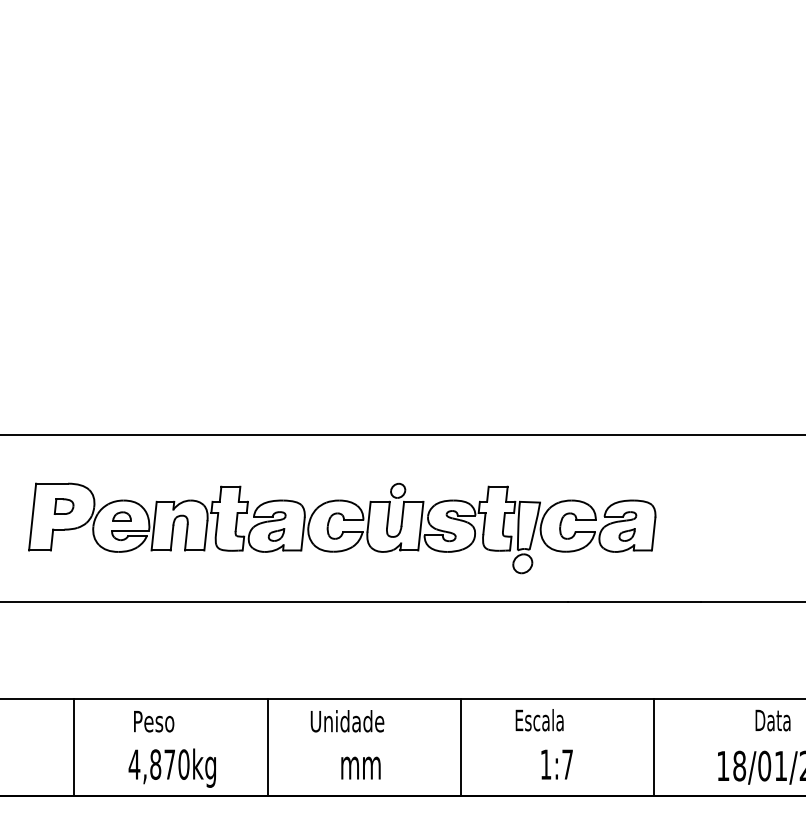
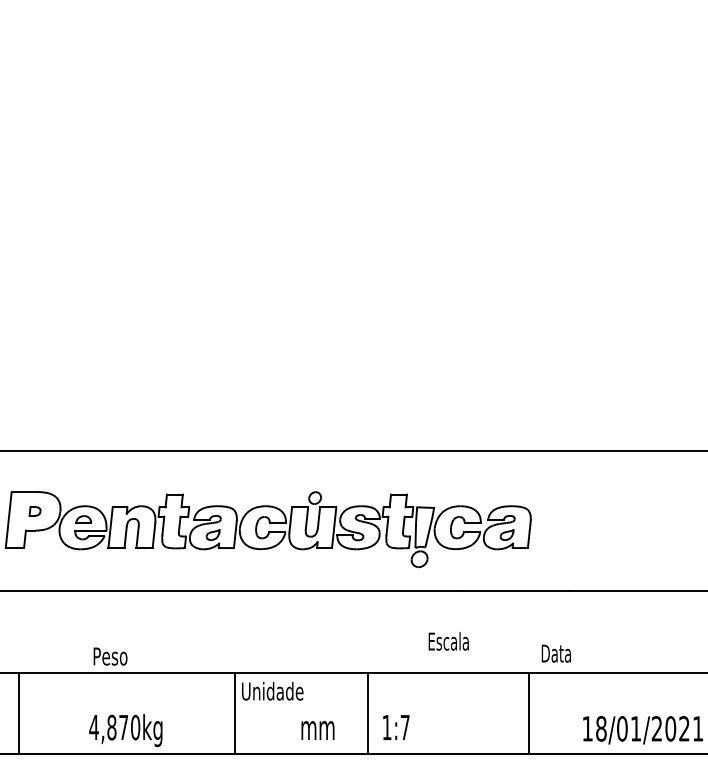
part: (63, 506) -> (34, 511), size x0.7
text: (539, 720) -> (448, 641), moved
text: (771, 720) -> (555, 653), moved
text: (154, 721) -> (110, 656), moved
line: (267, 746) -> (234, 712), moved
line: (74, 747) -> (18, 713), moved
text: (557, 764) -> (396, 727), moved
text: (360, 768) -> (317, 730), moved

